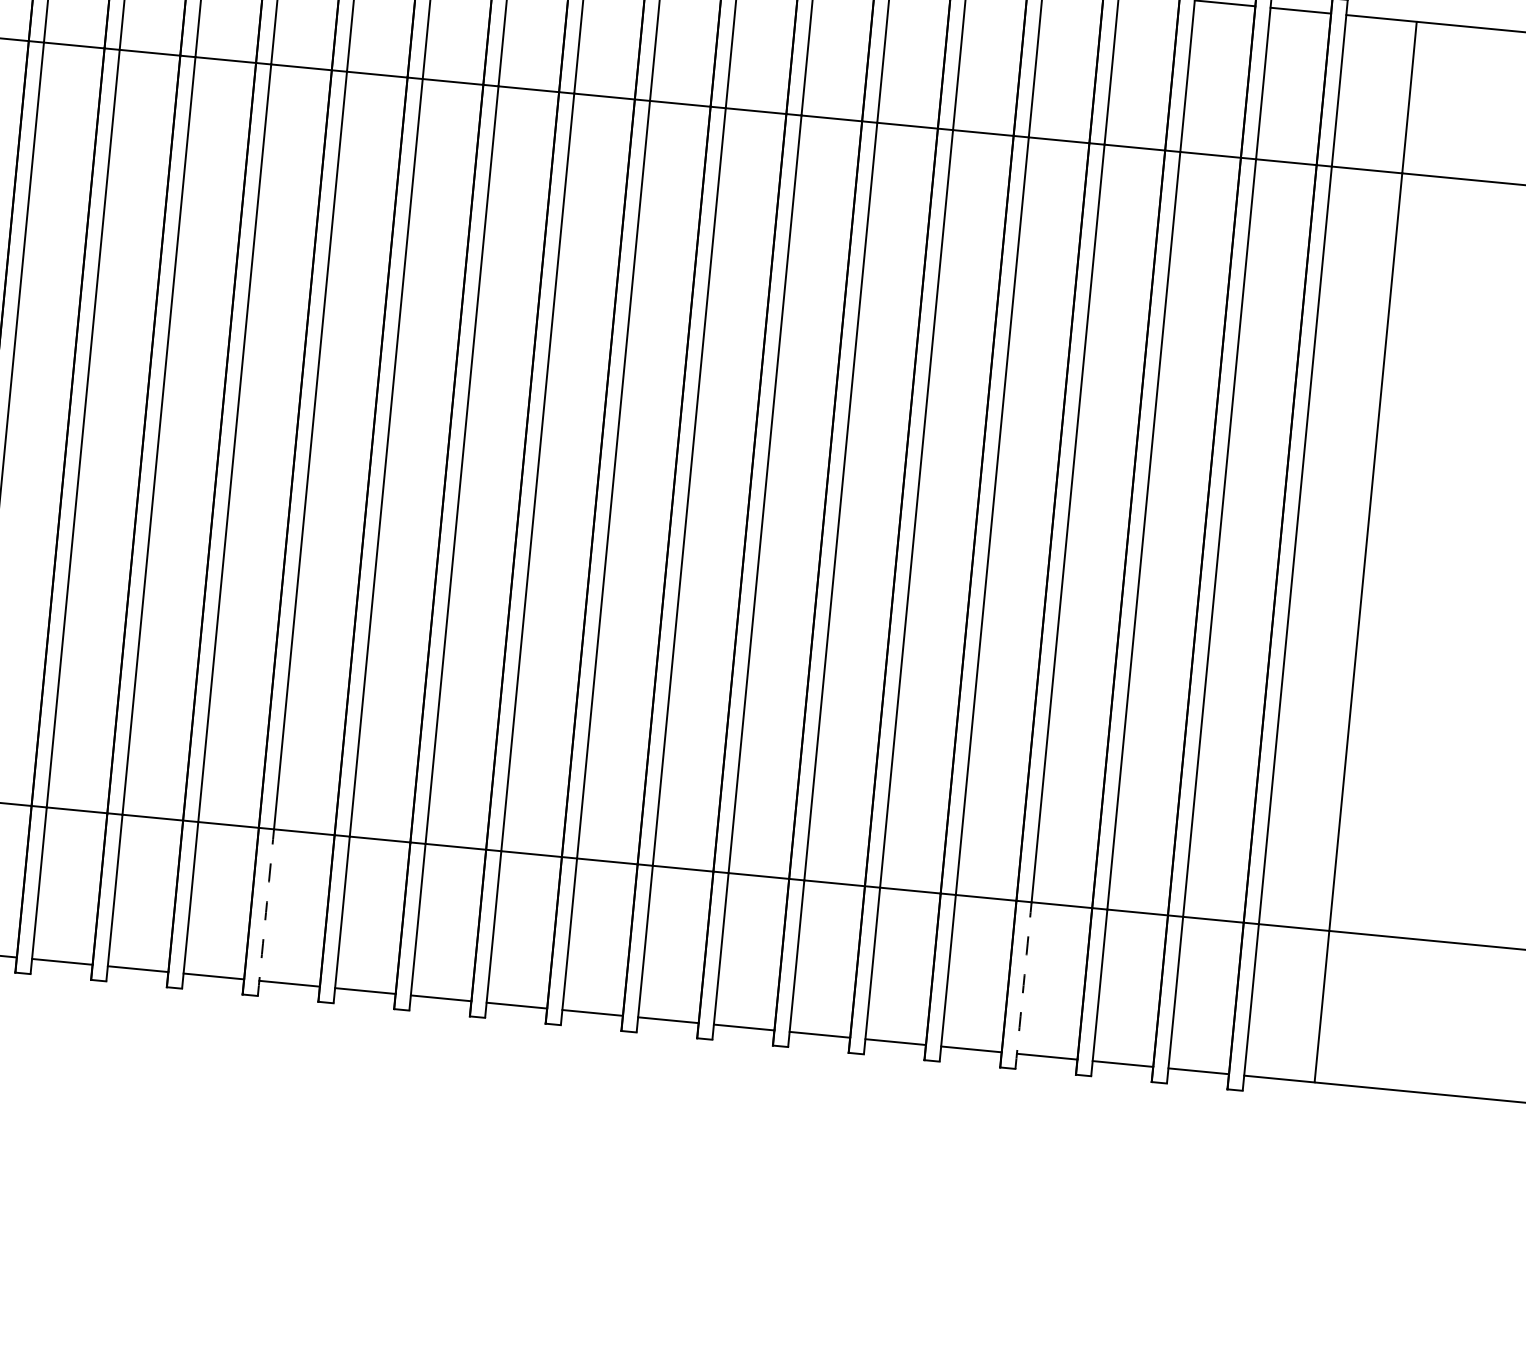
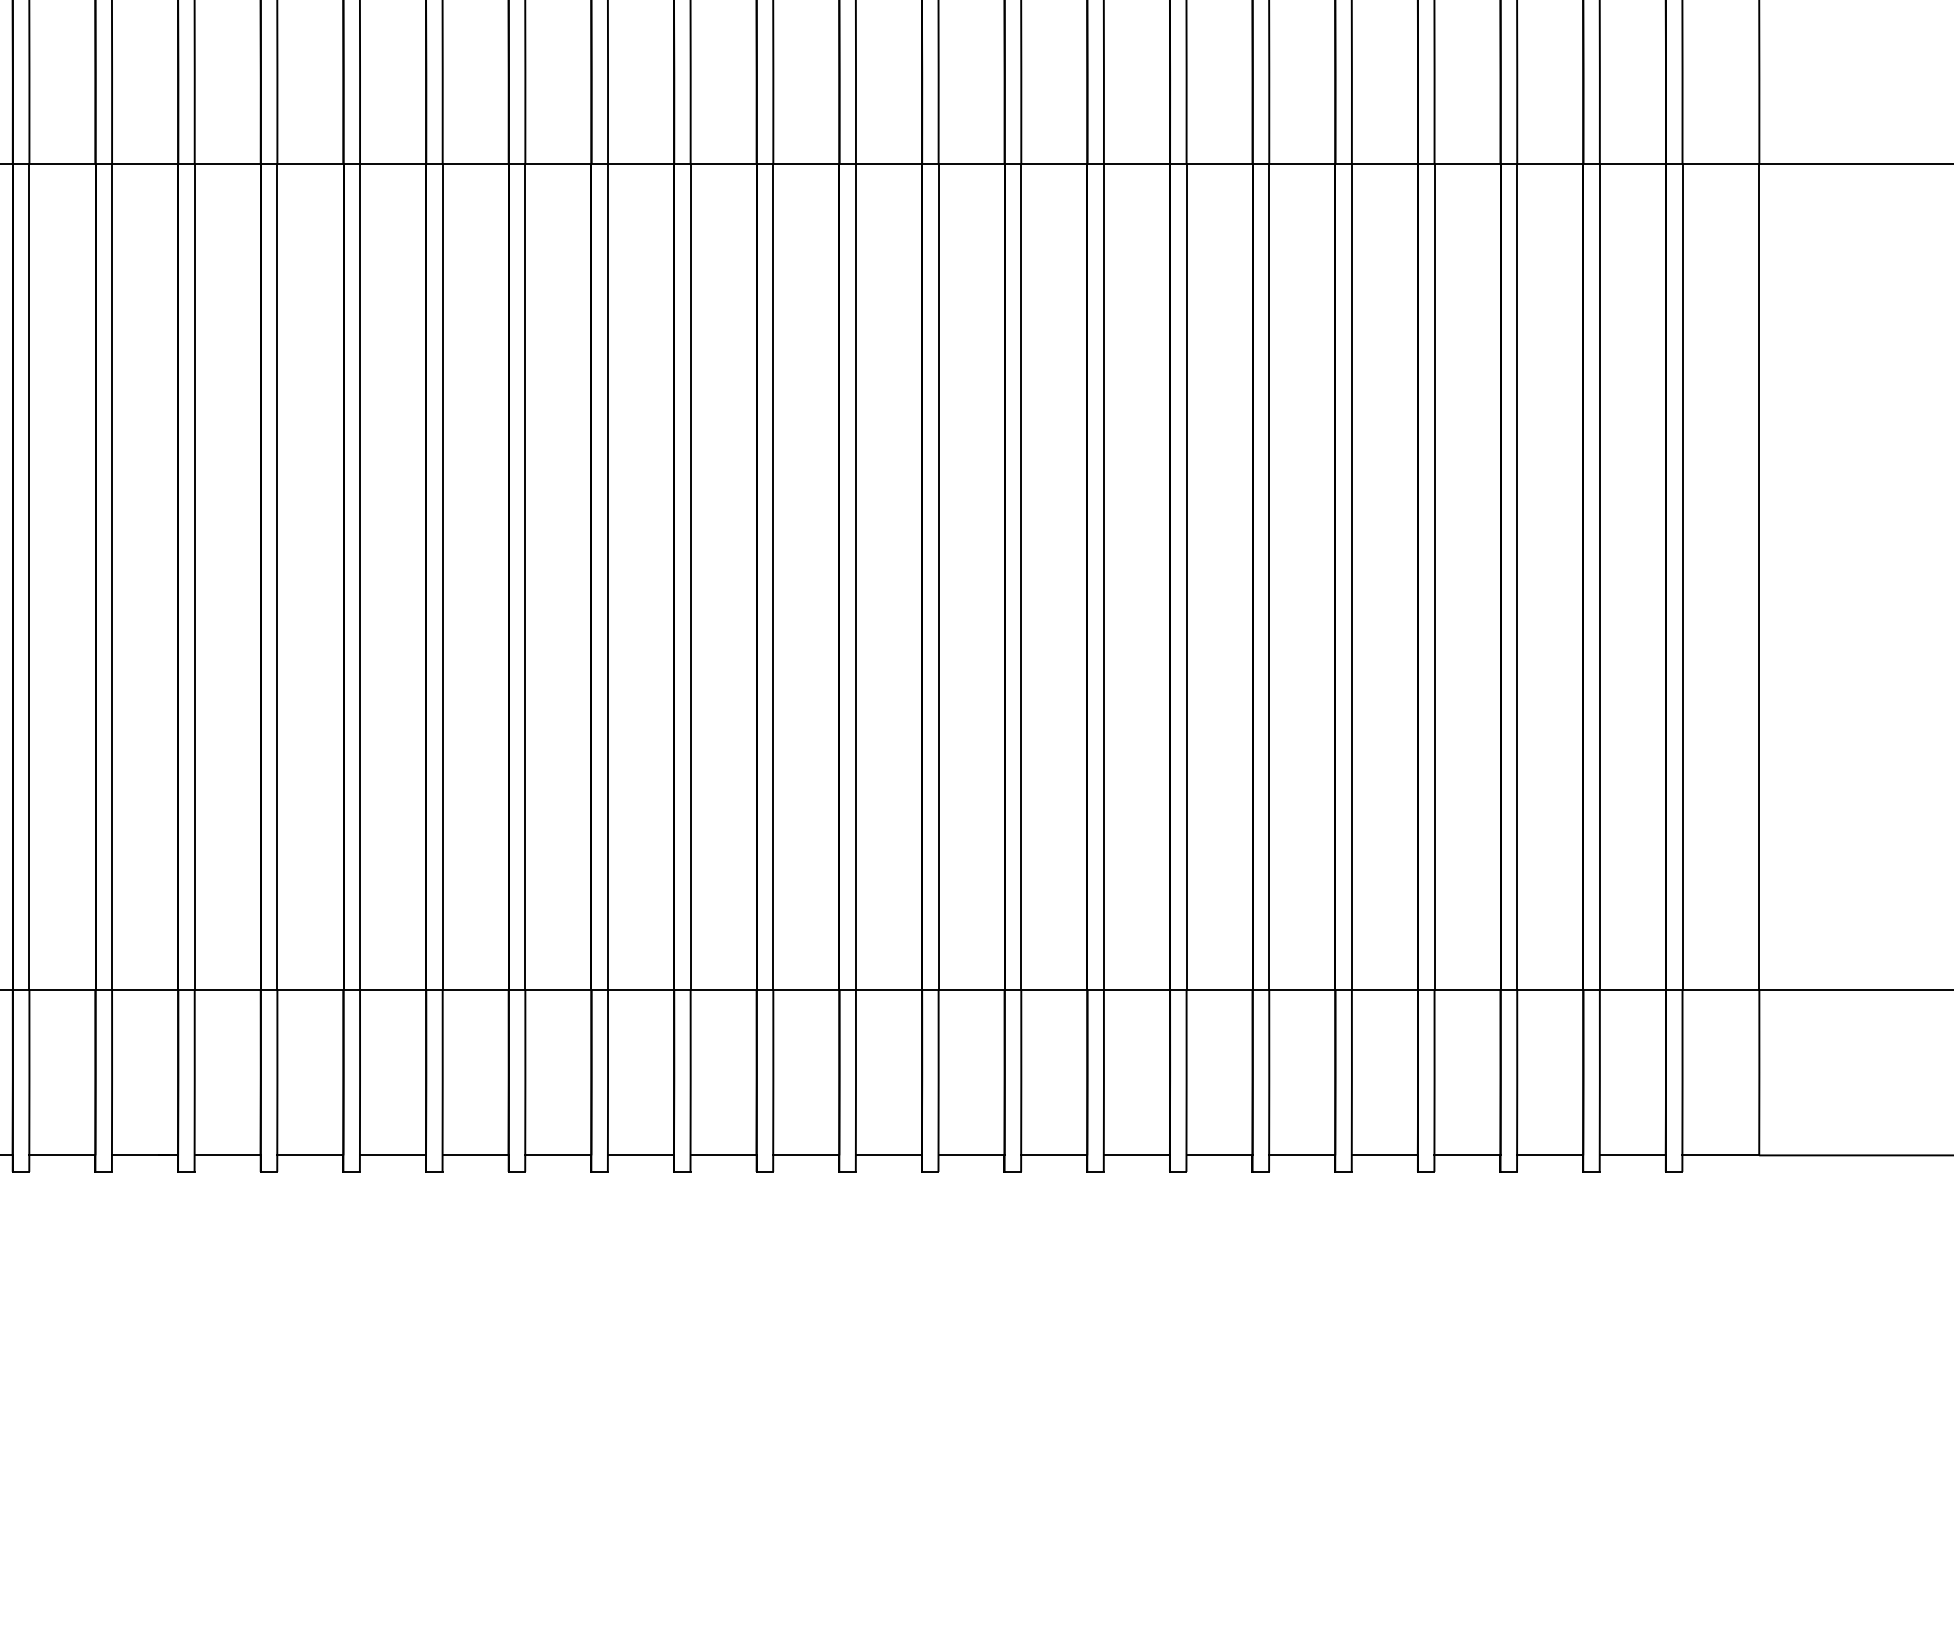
arc: (266, 913) -> (608, 1081), dashed -> solid
arc: (1023, 986) -> (1434, 1081), dashed -> solid

